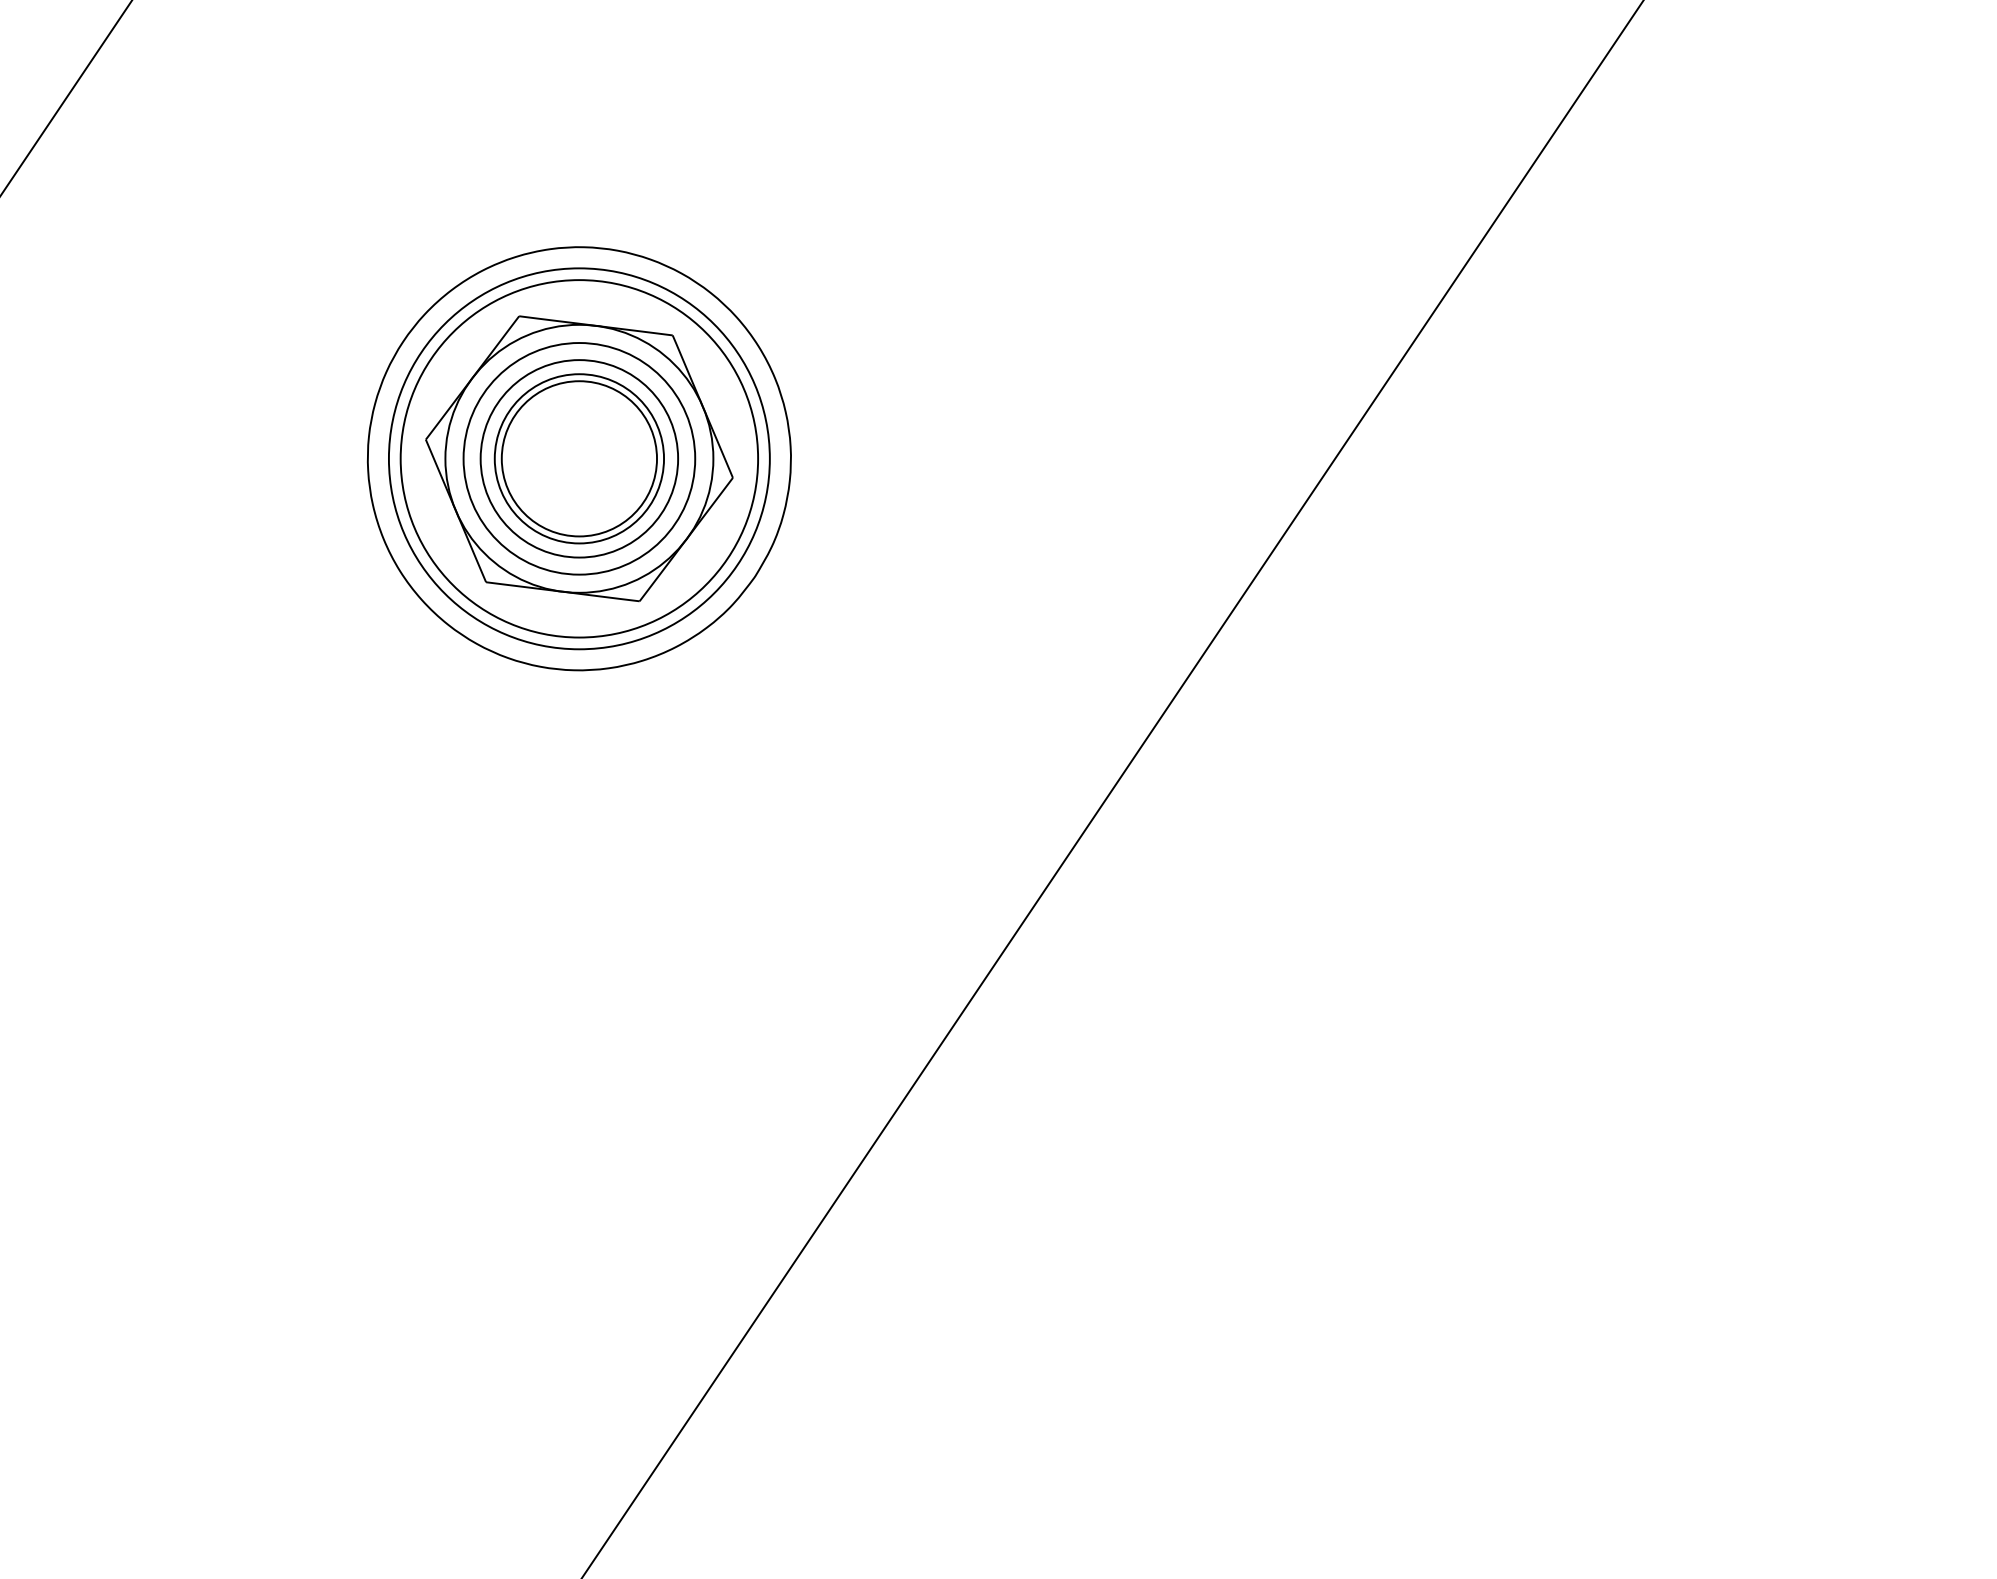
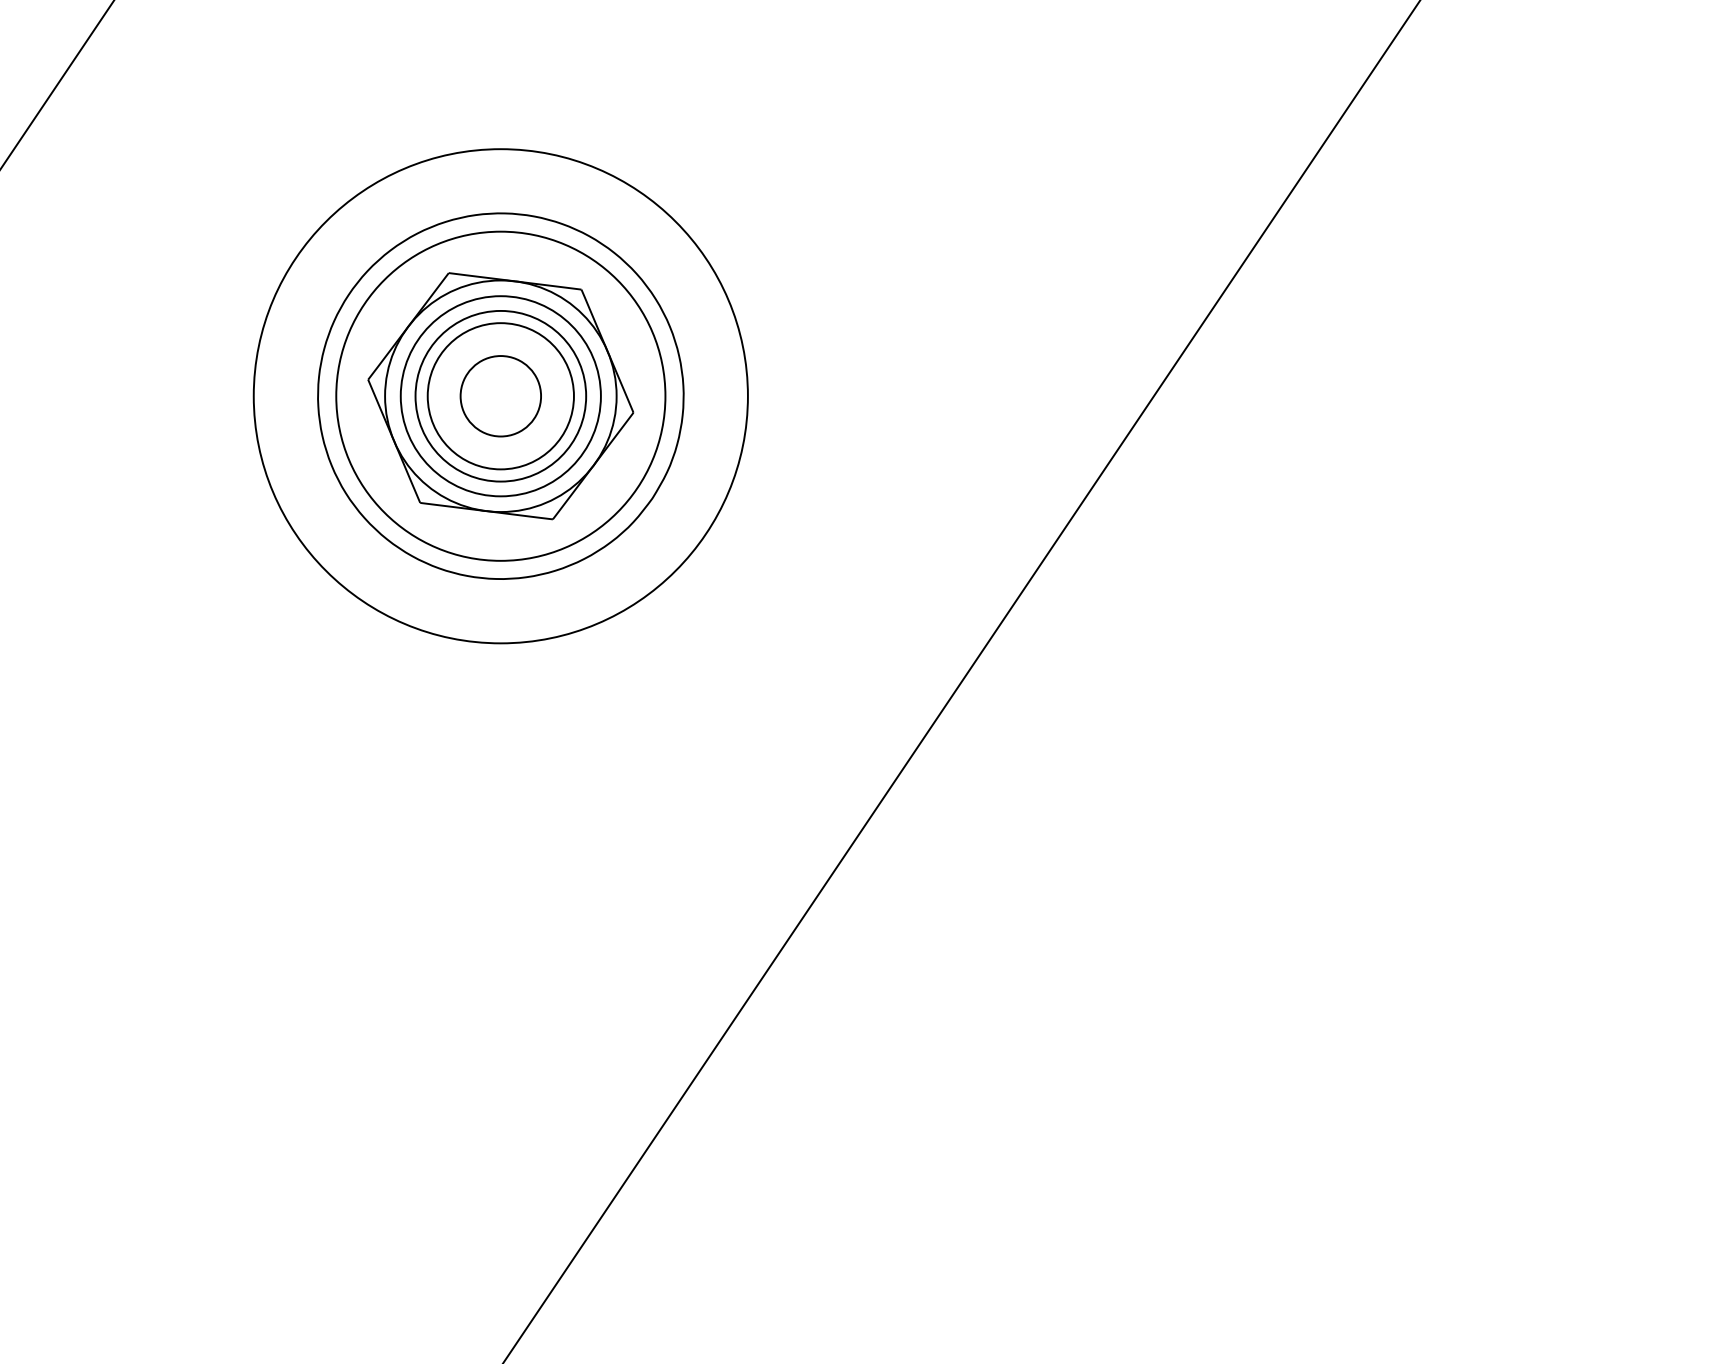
circle: (579, 458) -> (500, 395), size x0.6
circle: (579, 458) -> (500, 395), size x1.6

